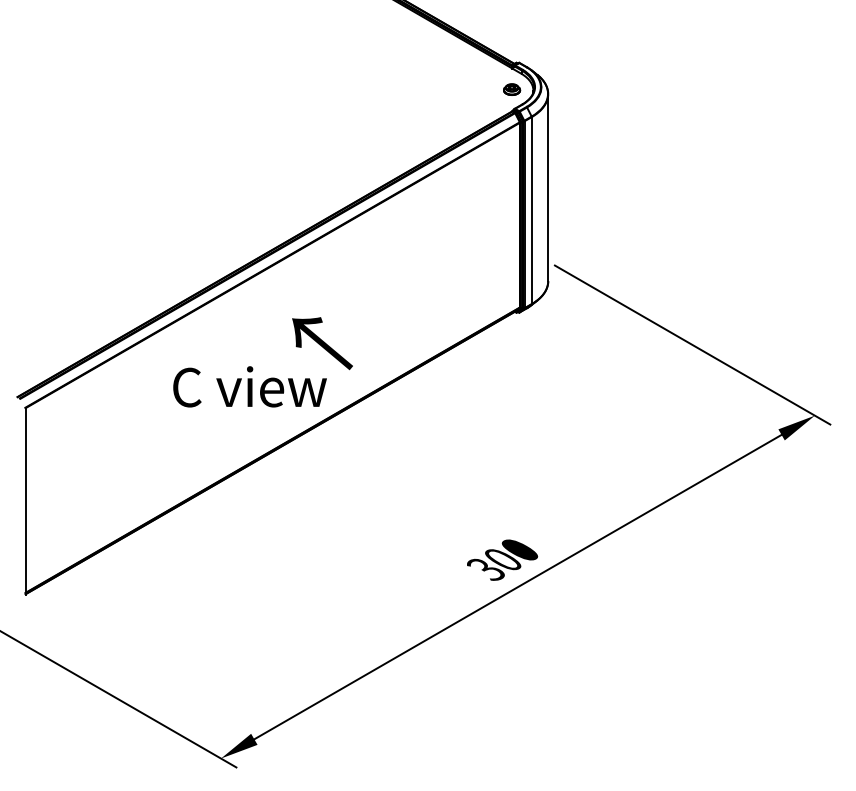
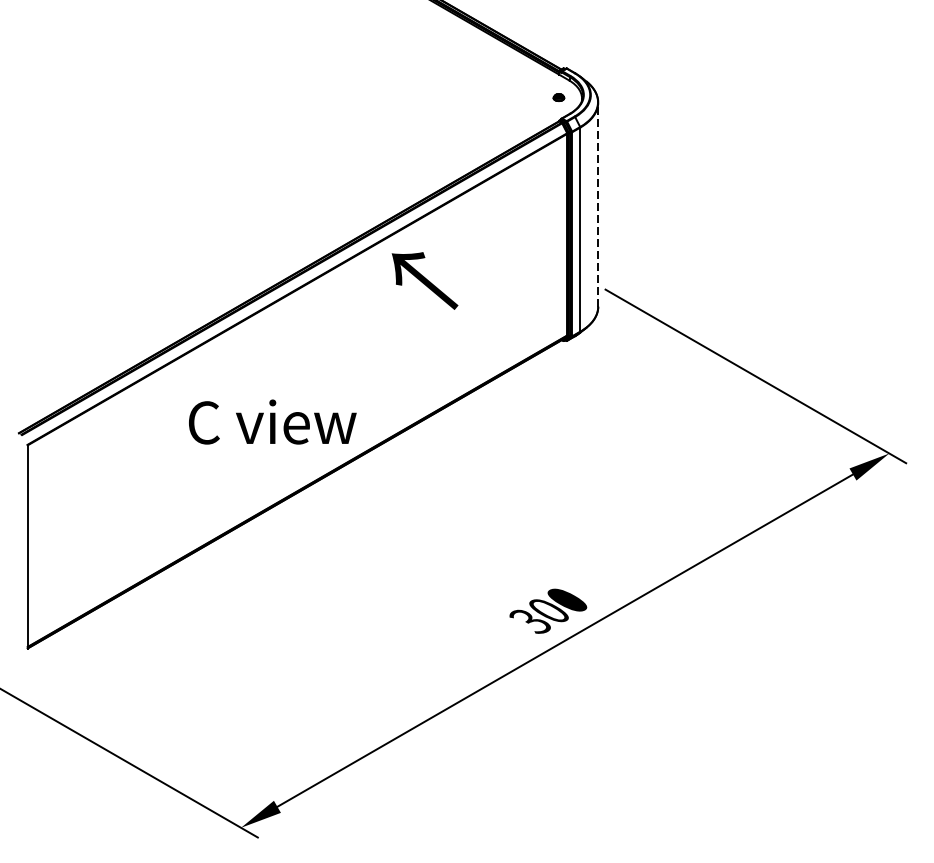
part: (512, 89) -> (559, 97), size x0.6
line: (548, 187) -> (598, 204), solid -> dashed
text: (322, 343) -> (424, 280), moved

